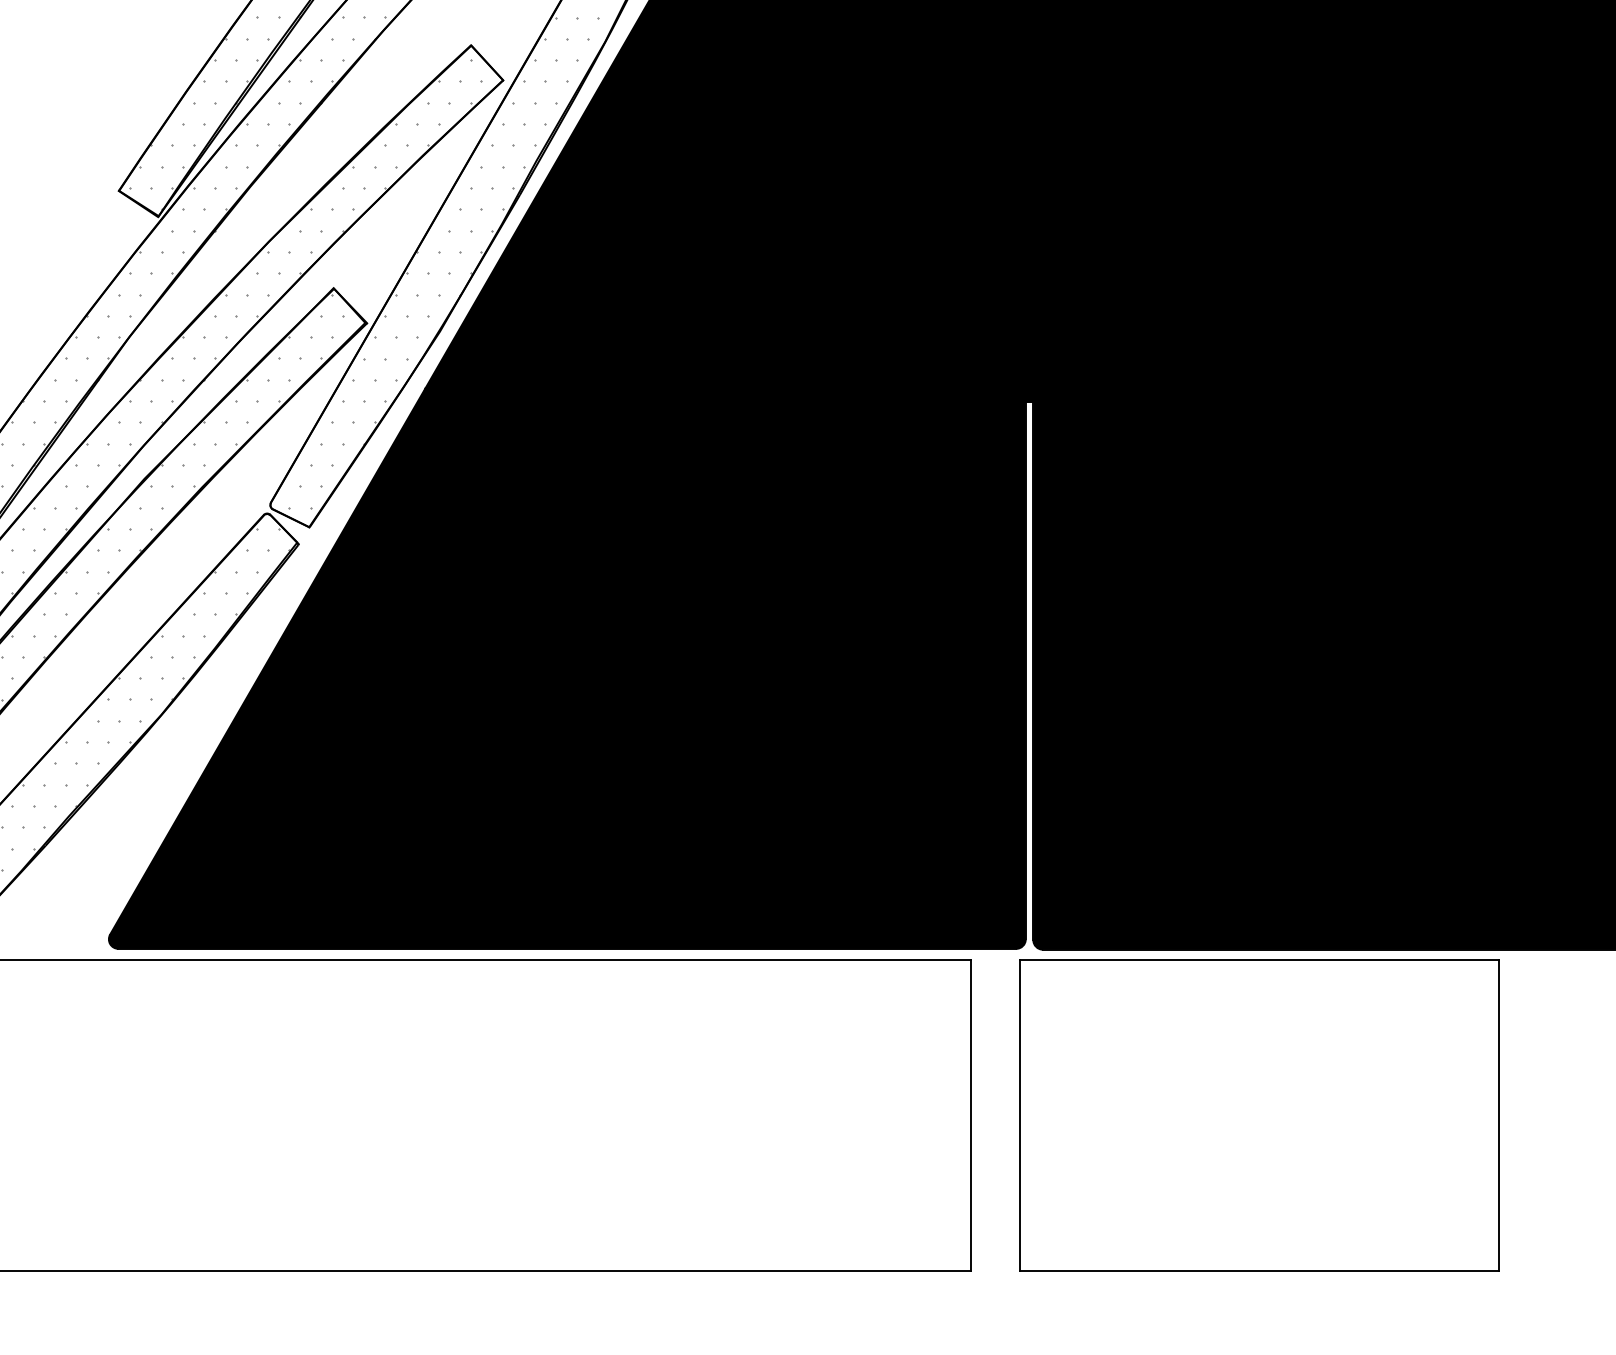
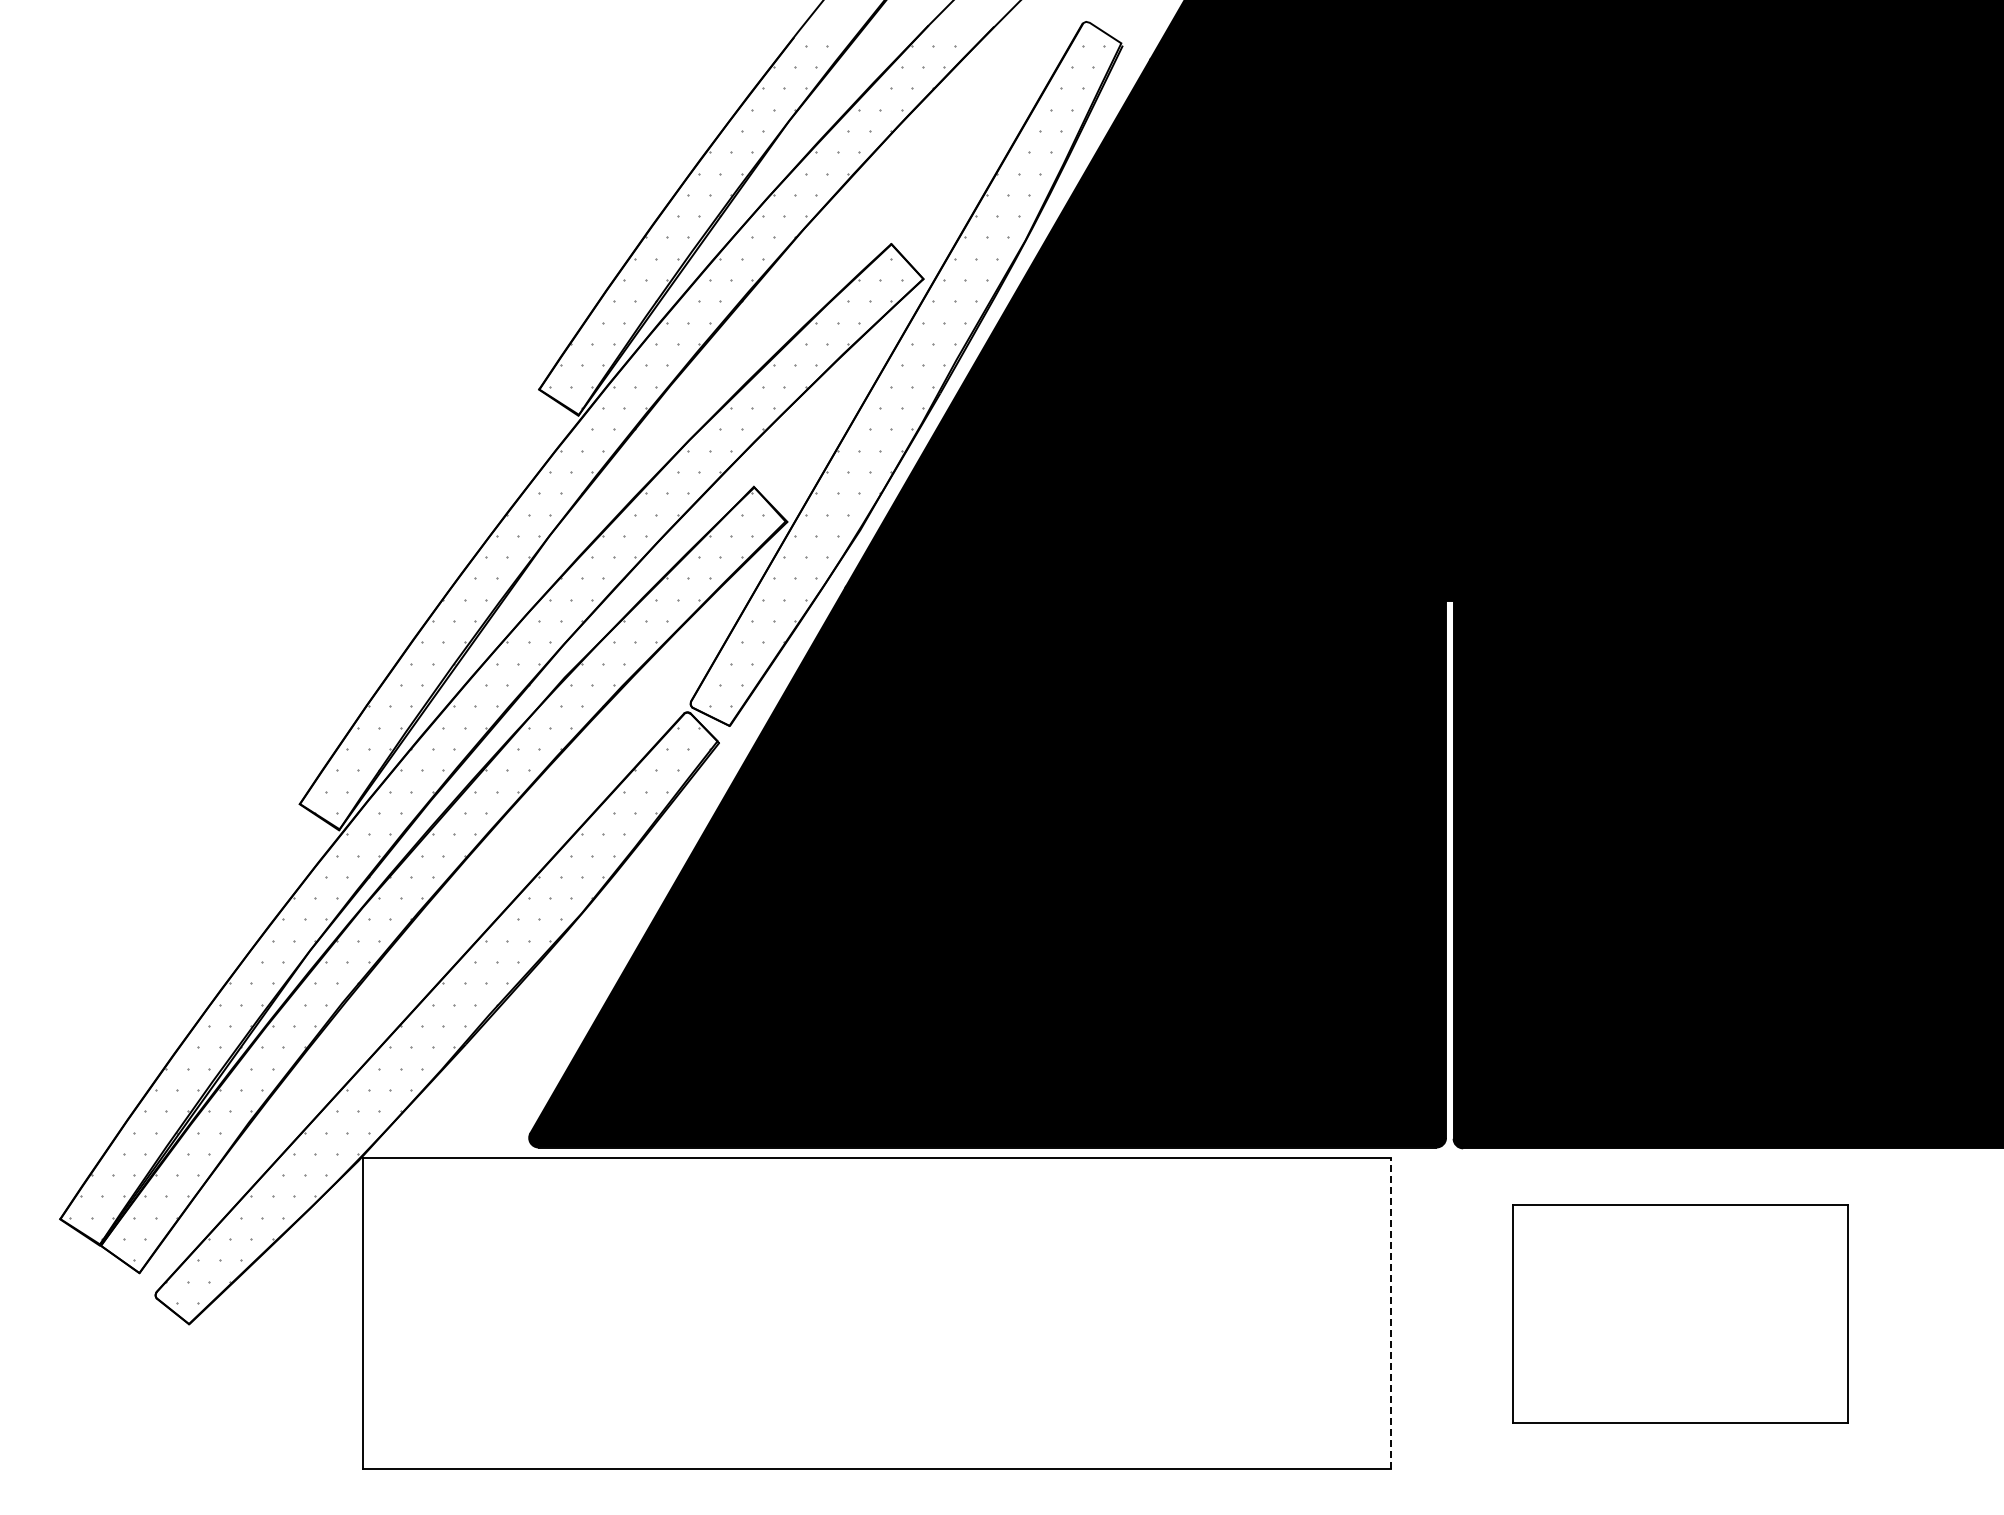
line: (971, 1114) -> (1391, 1313), solid -> dashed
part: (1260, 1114) -> (1680, 1313), size x0.7

